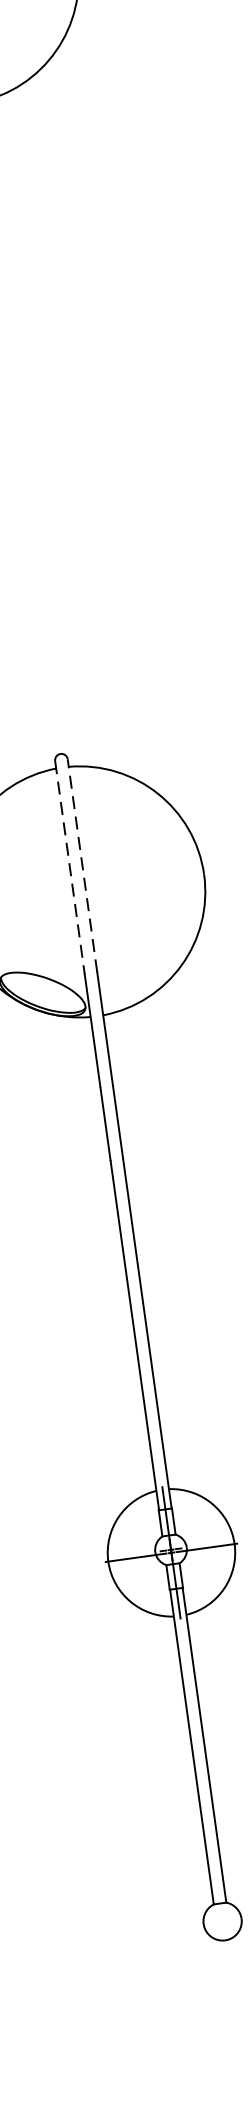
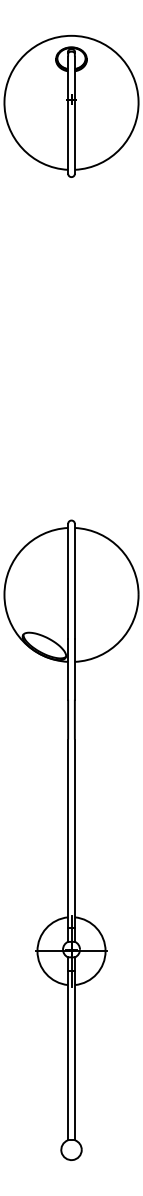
line: (81, 864) -> (74, 580), dashed -> solid
line: (70, 867) -> (68, 581), dashed -> solid

